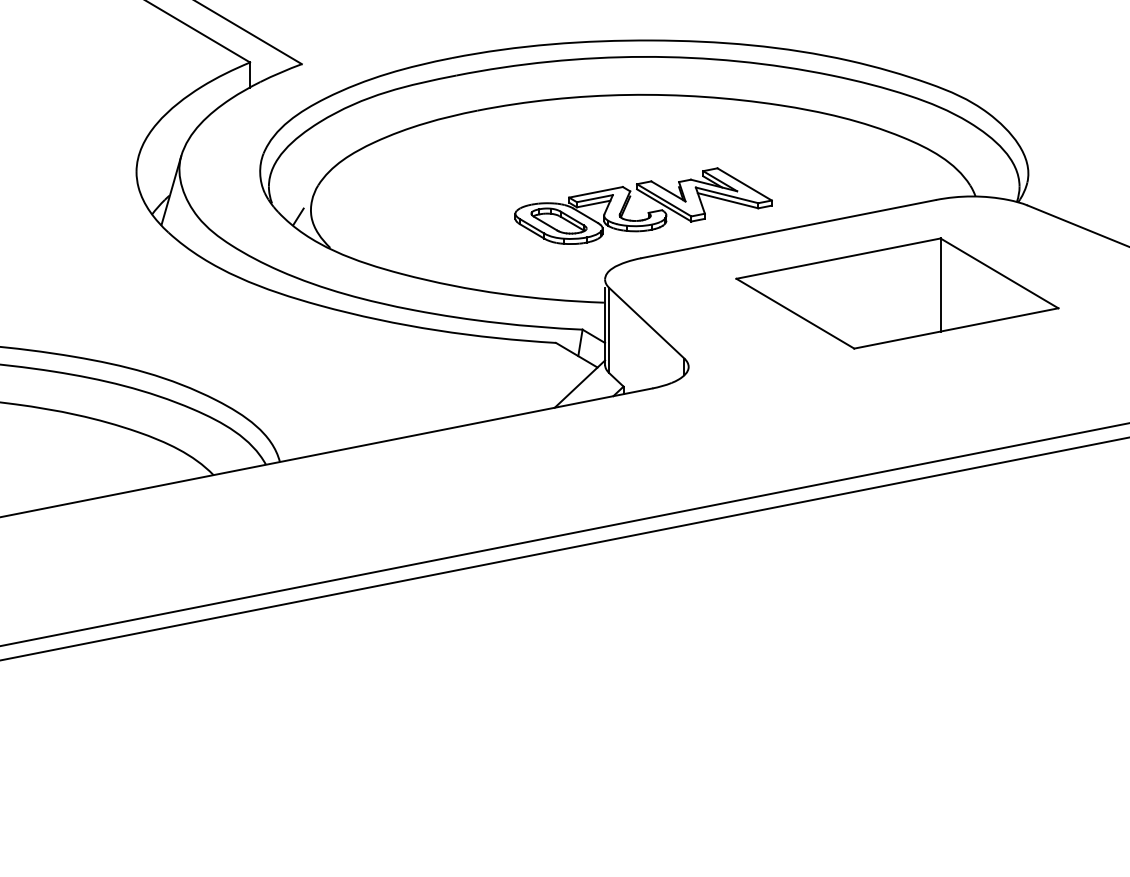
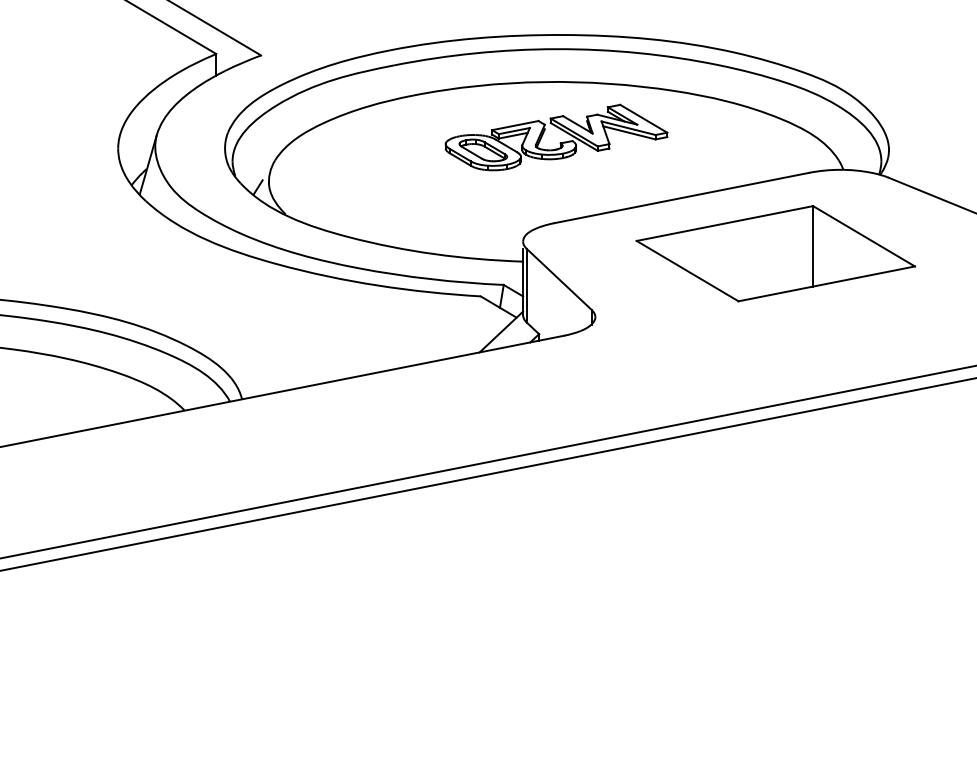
part: (647, 212) -> (559, 143), moved

